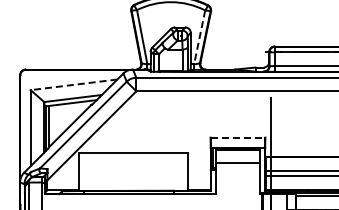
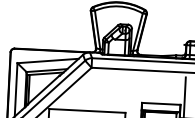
line: (199, 37) -> (137, 32), dashed -> solid
line: (74, 84) -> (48, 60), dashed -> solid
line: (238, 137) -> (161, 103), dashed -> solid

